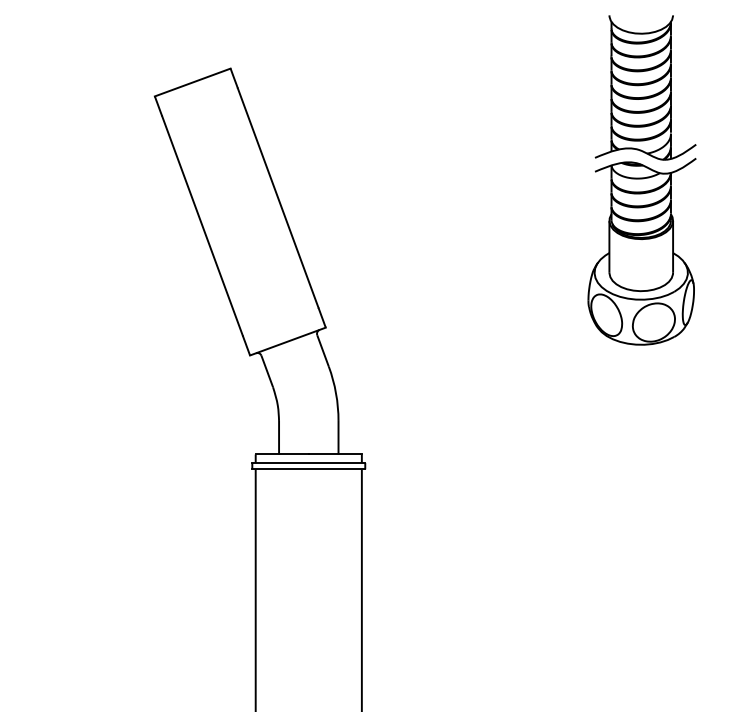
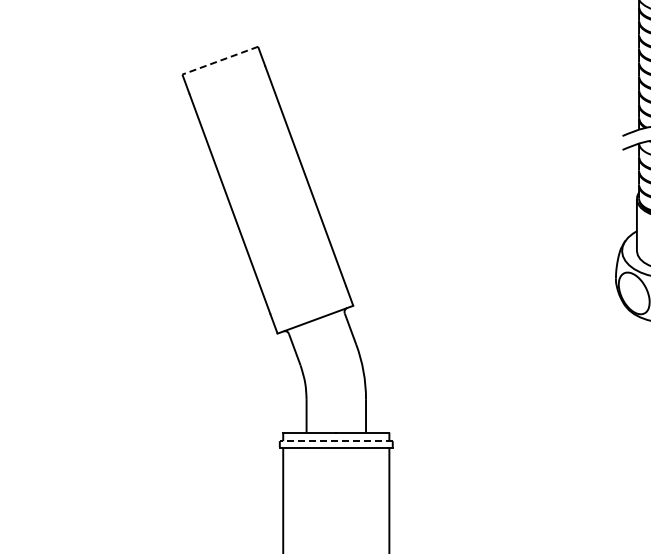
line: (192, 82) -> (220, 60), solid -> dashed
line: (308, 462) -> (336, 440), solid -> dashed

